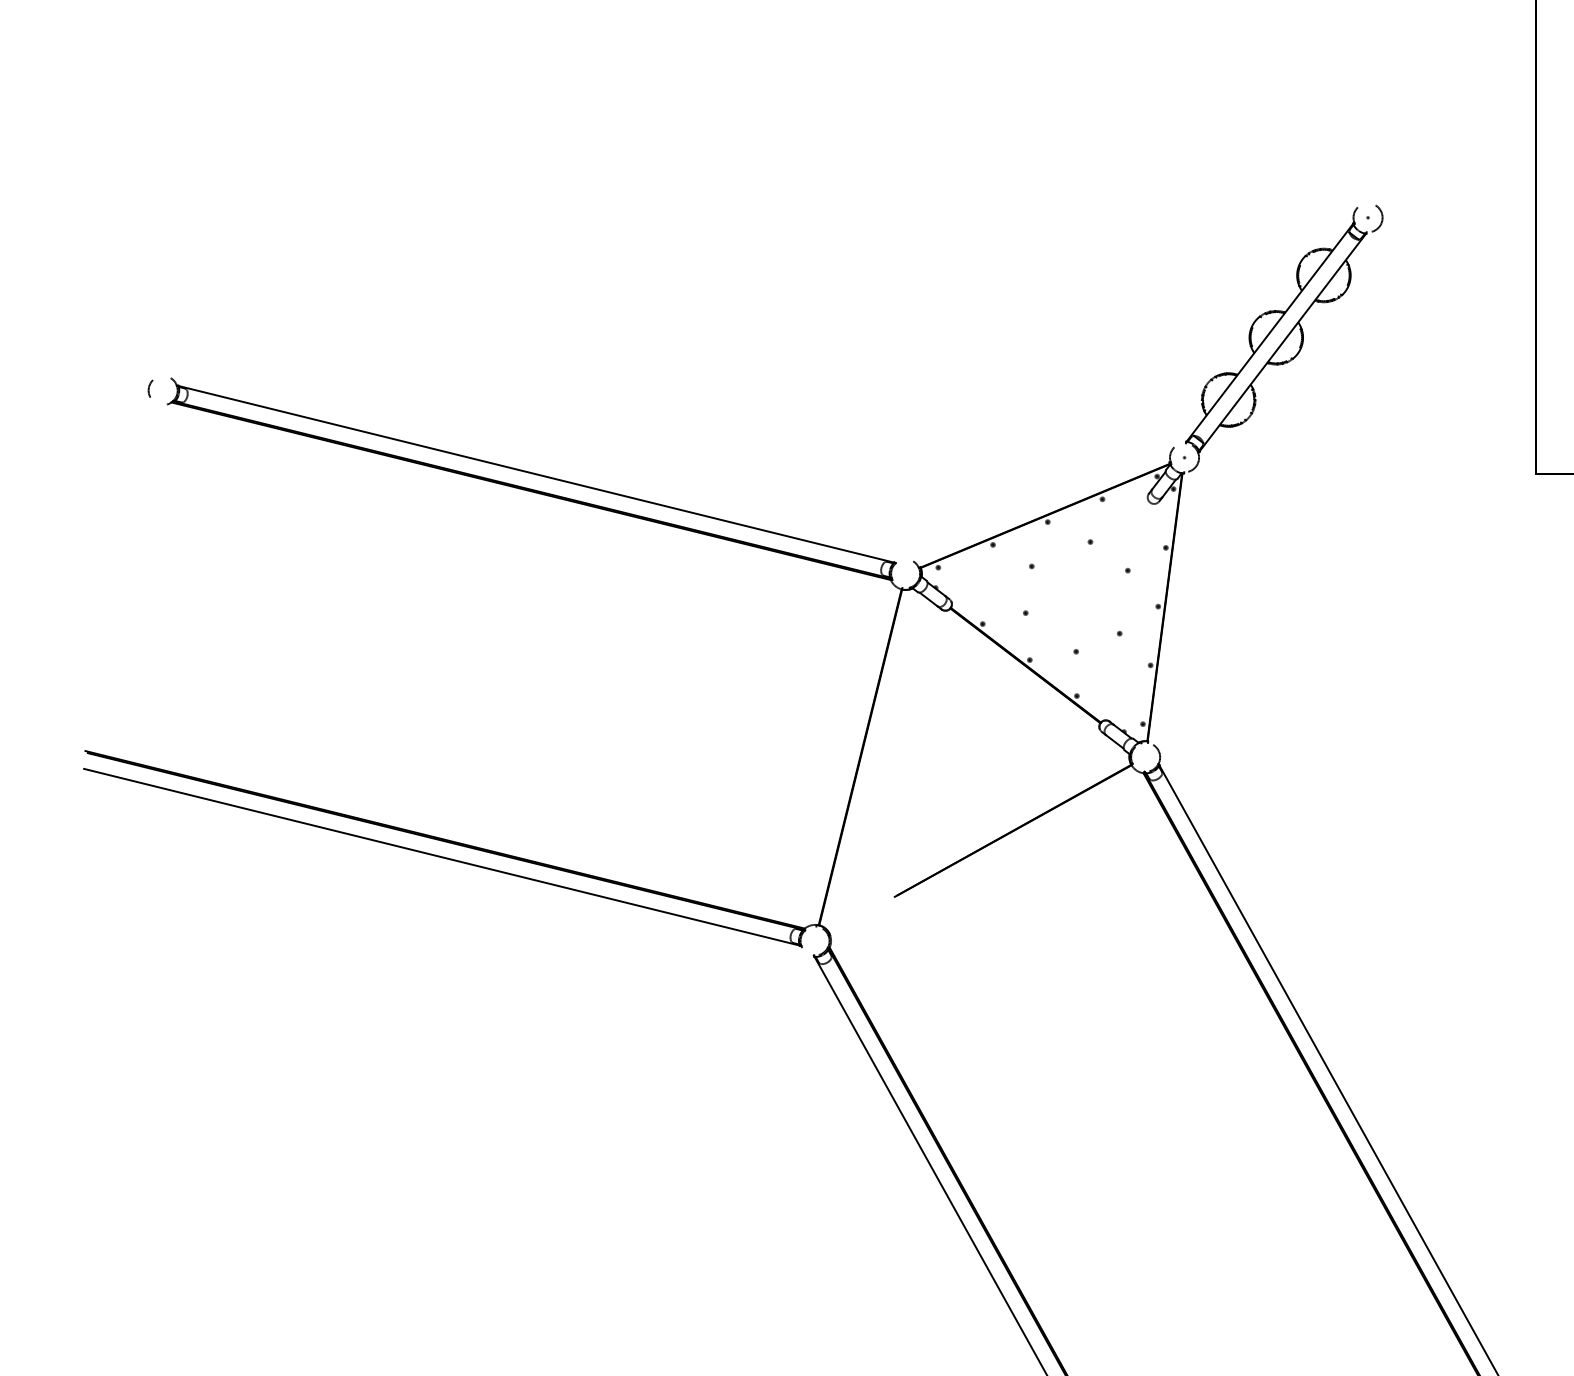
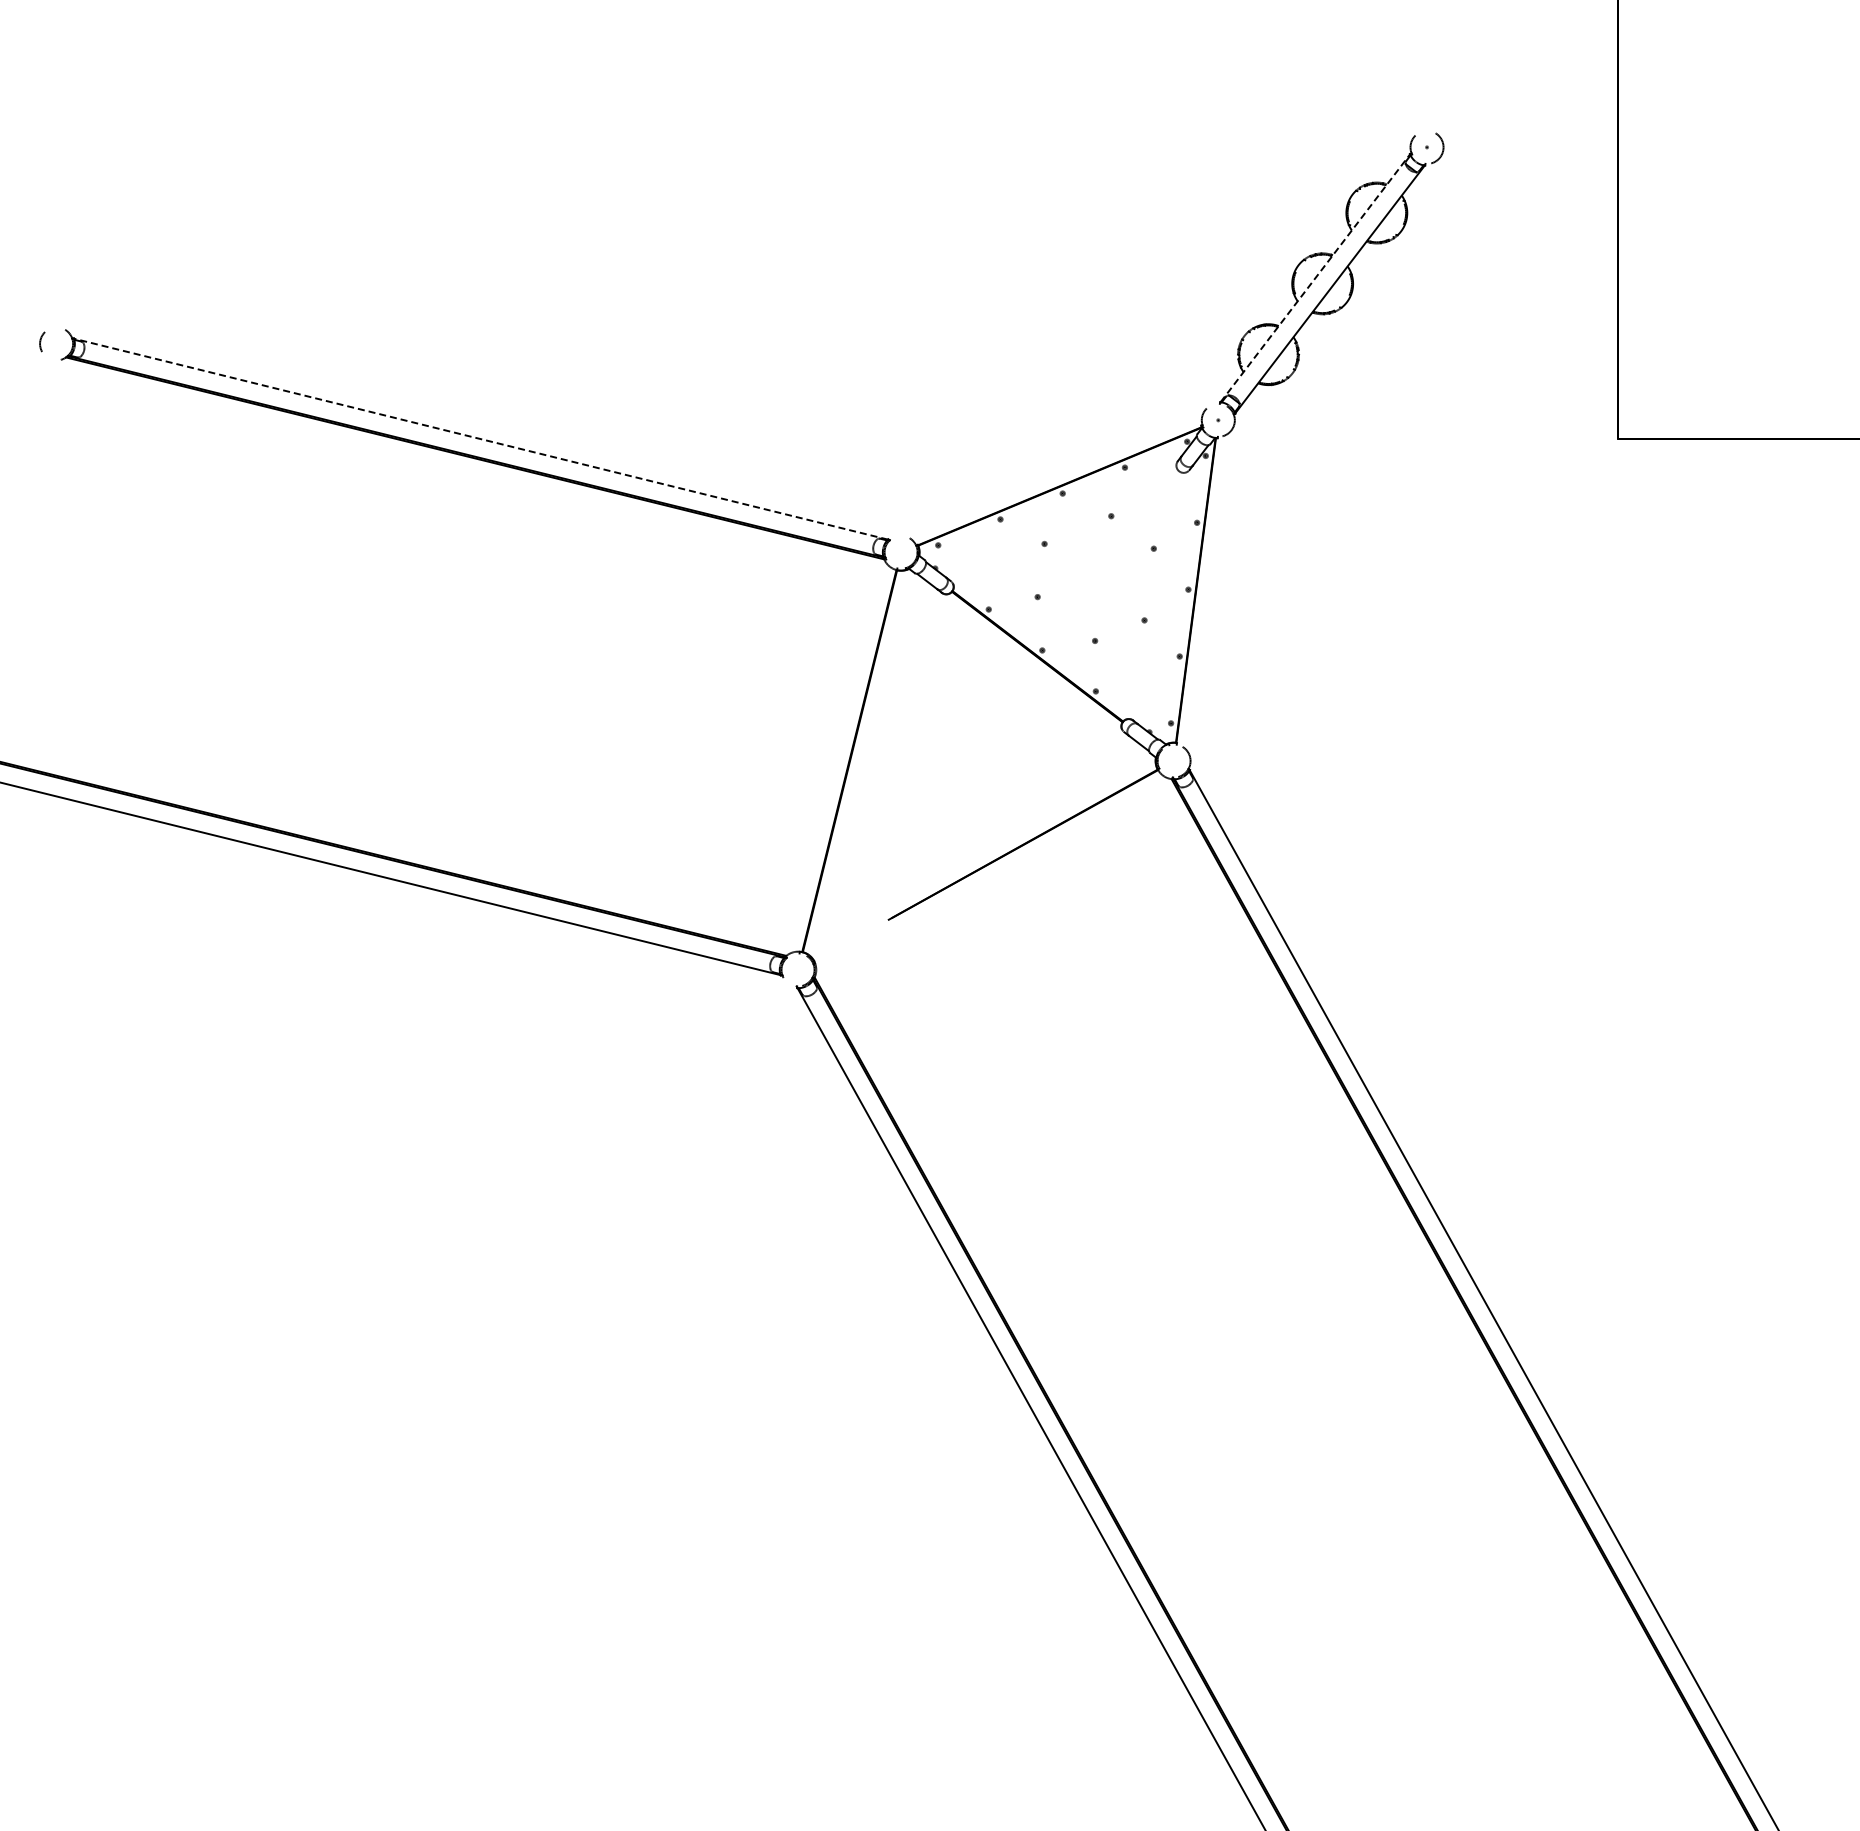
line: (1269, 333) -> (1315, 278), solid -> dashed
line: (535, 474) -> (480, 439), solid -> dashed

